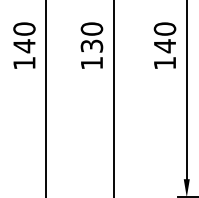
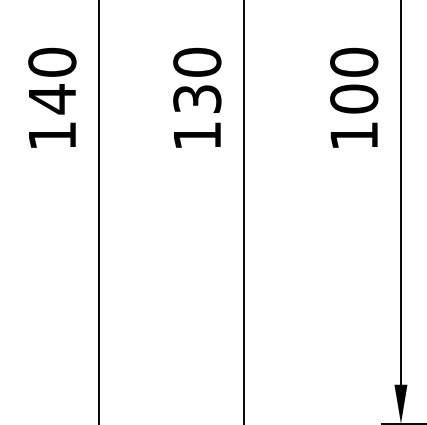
text: (164, 46) -> (353, 99), 140 -> 100

